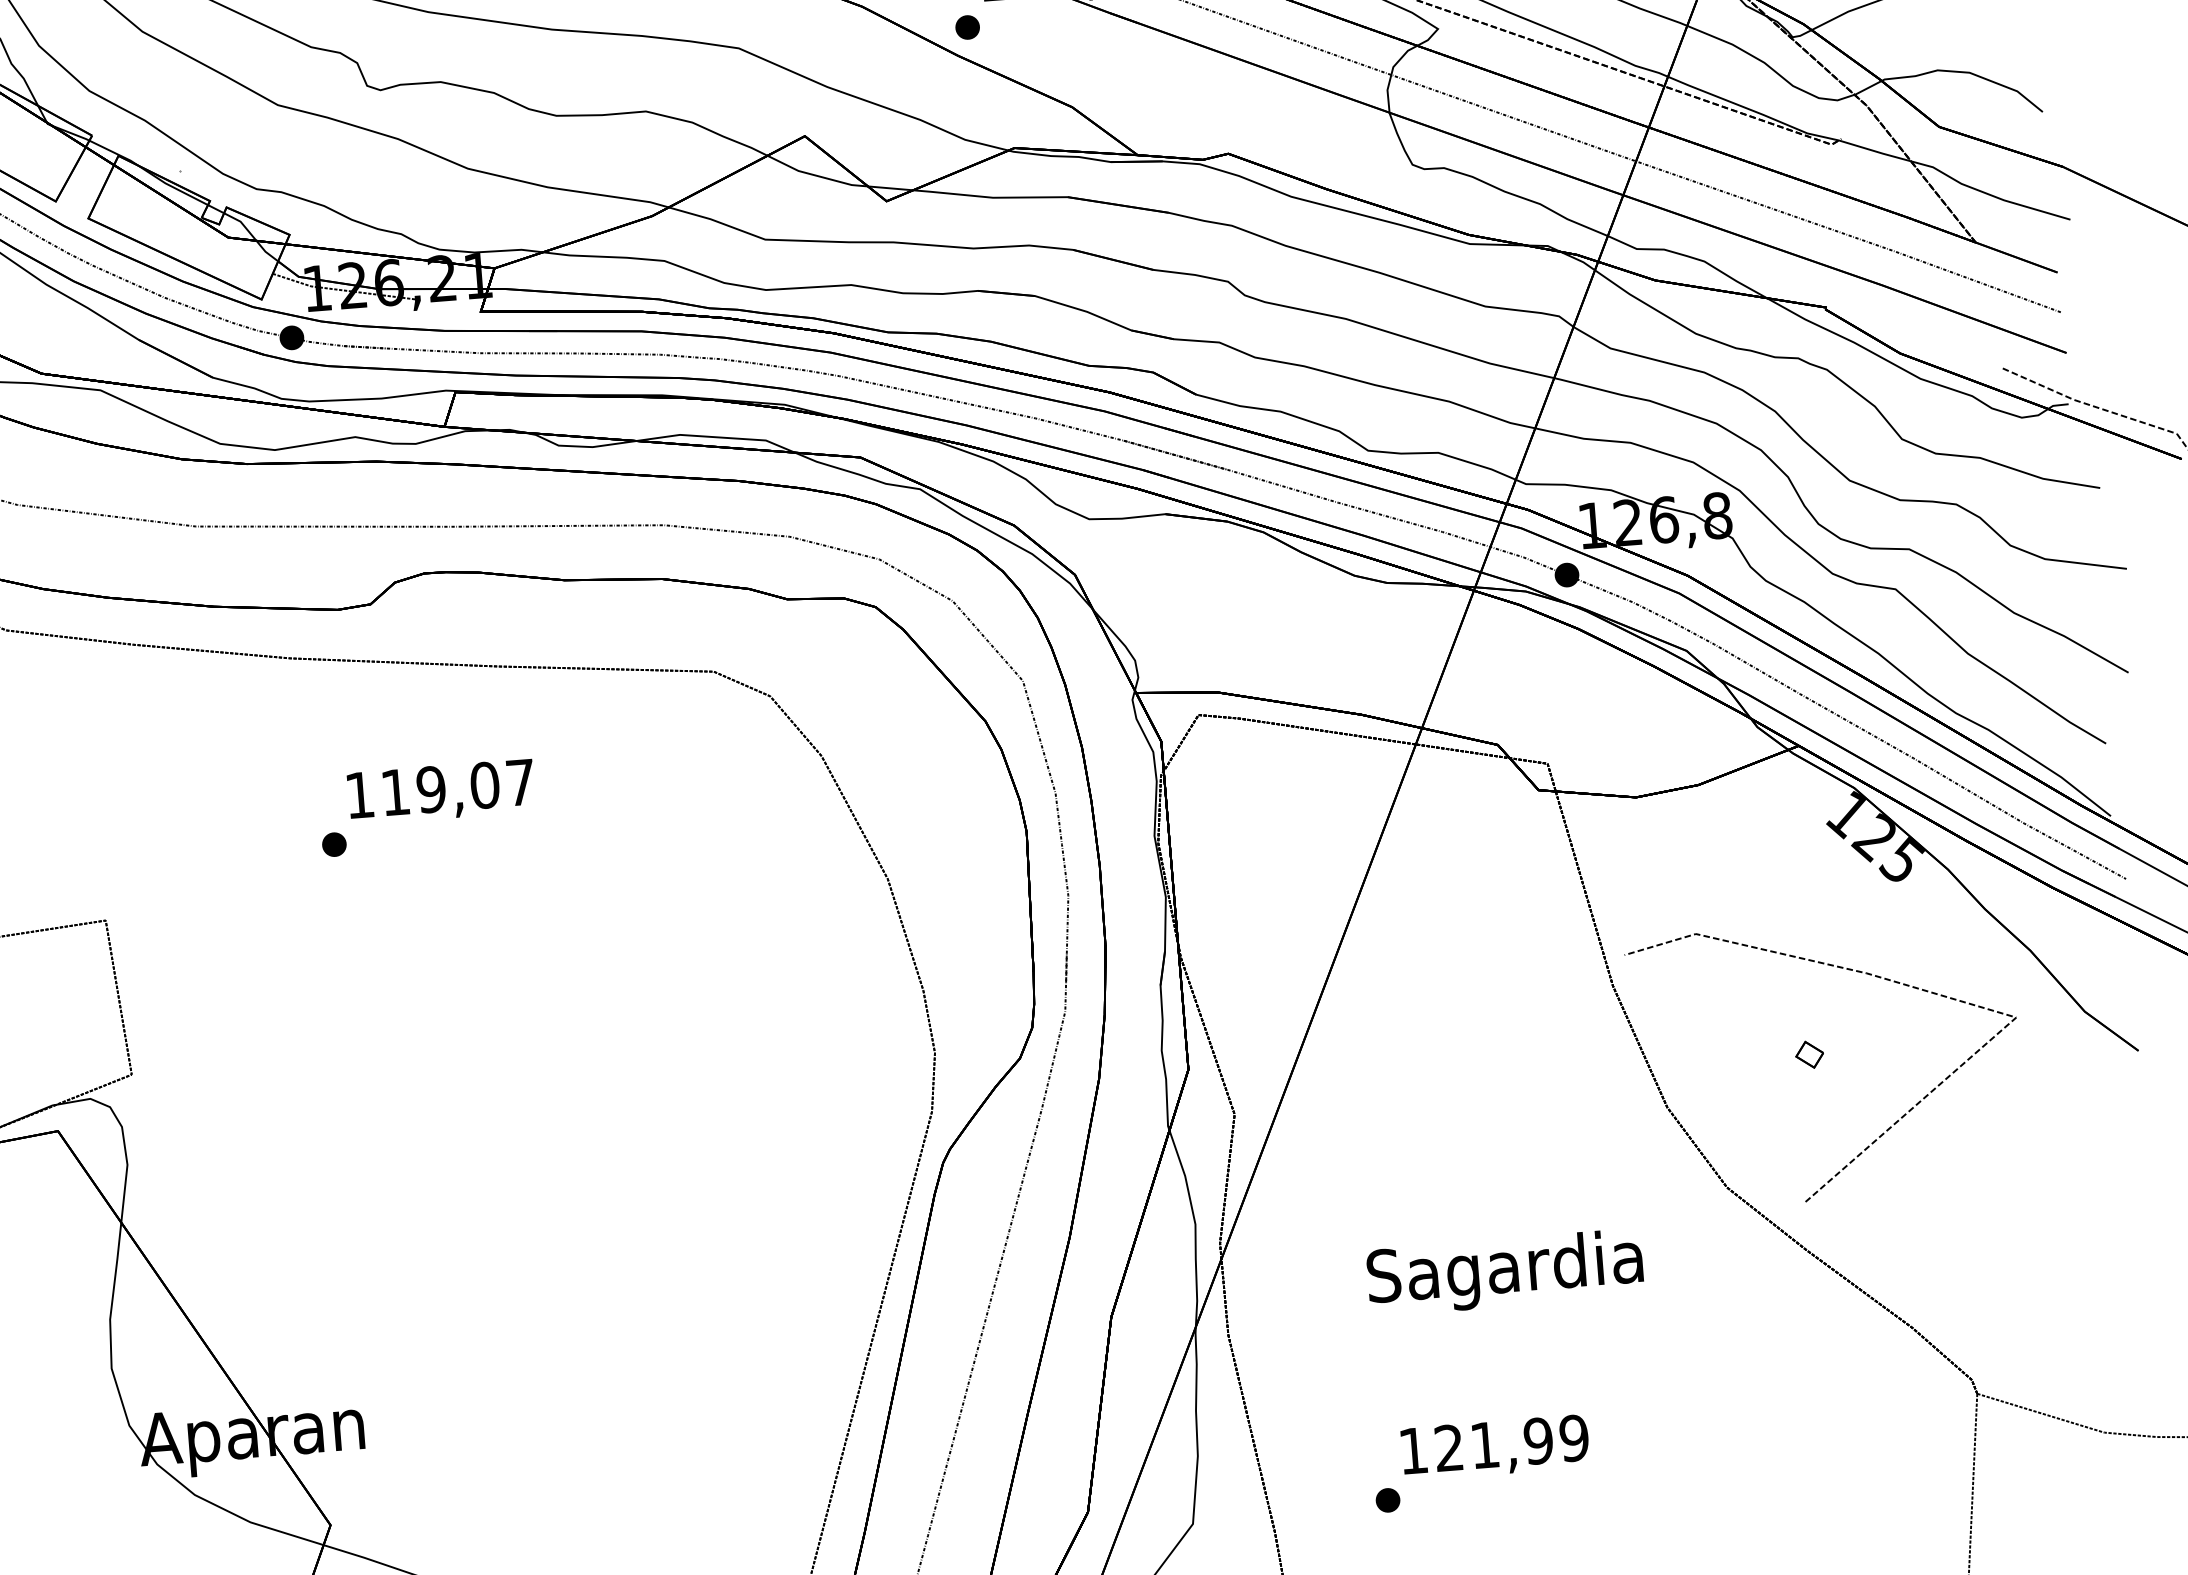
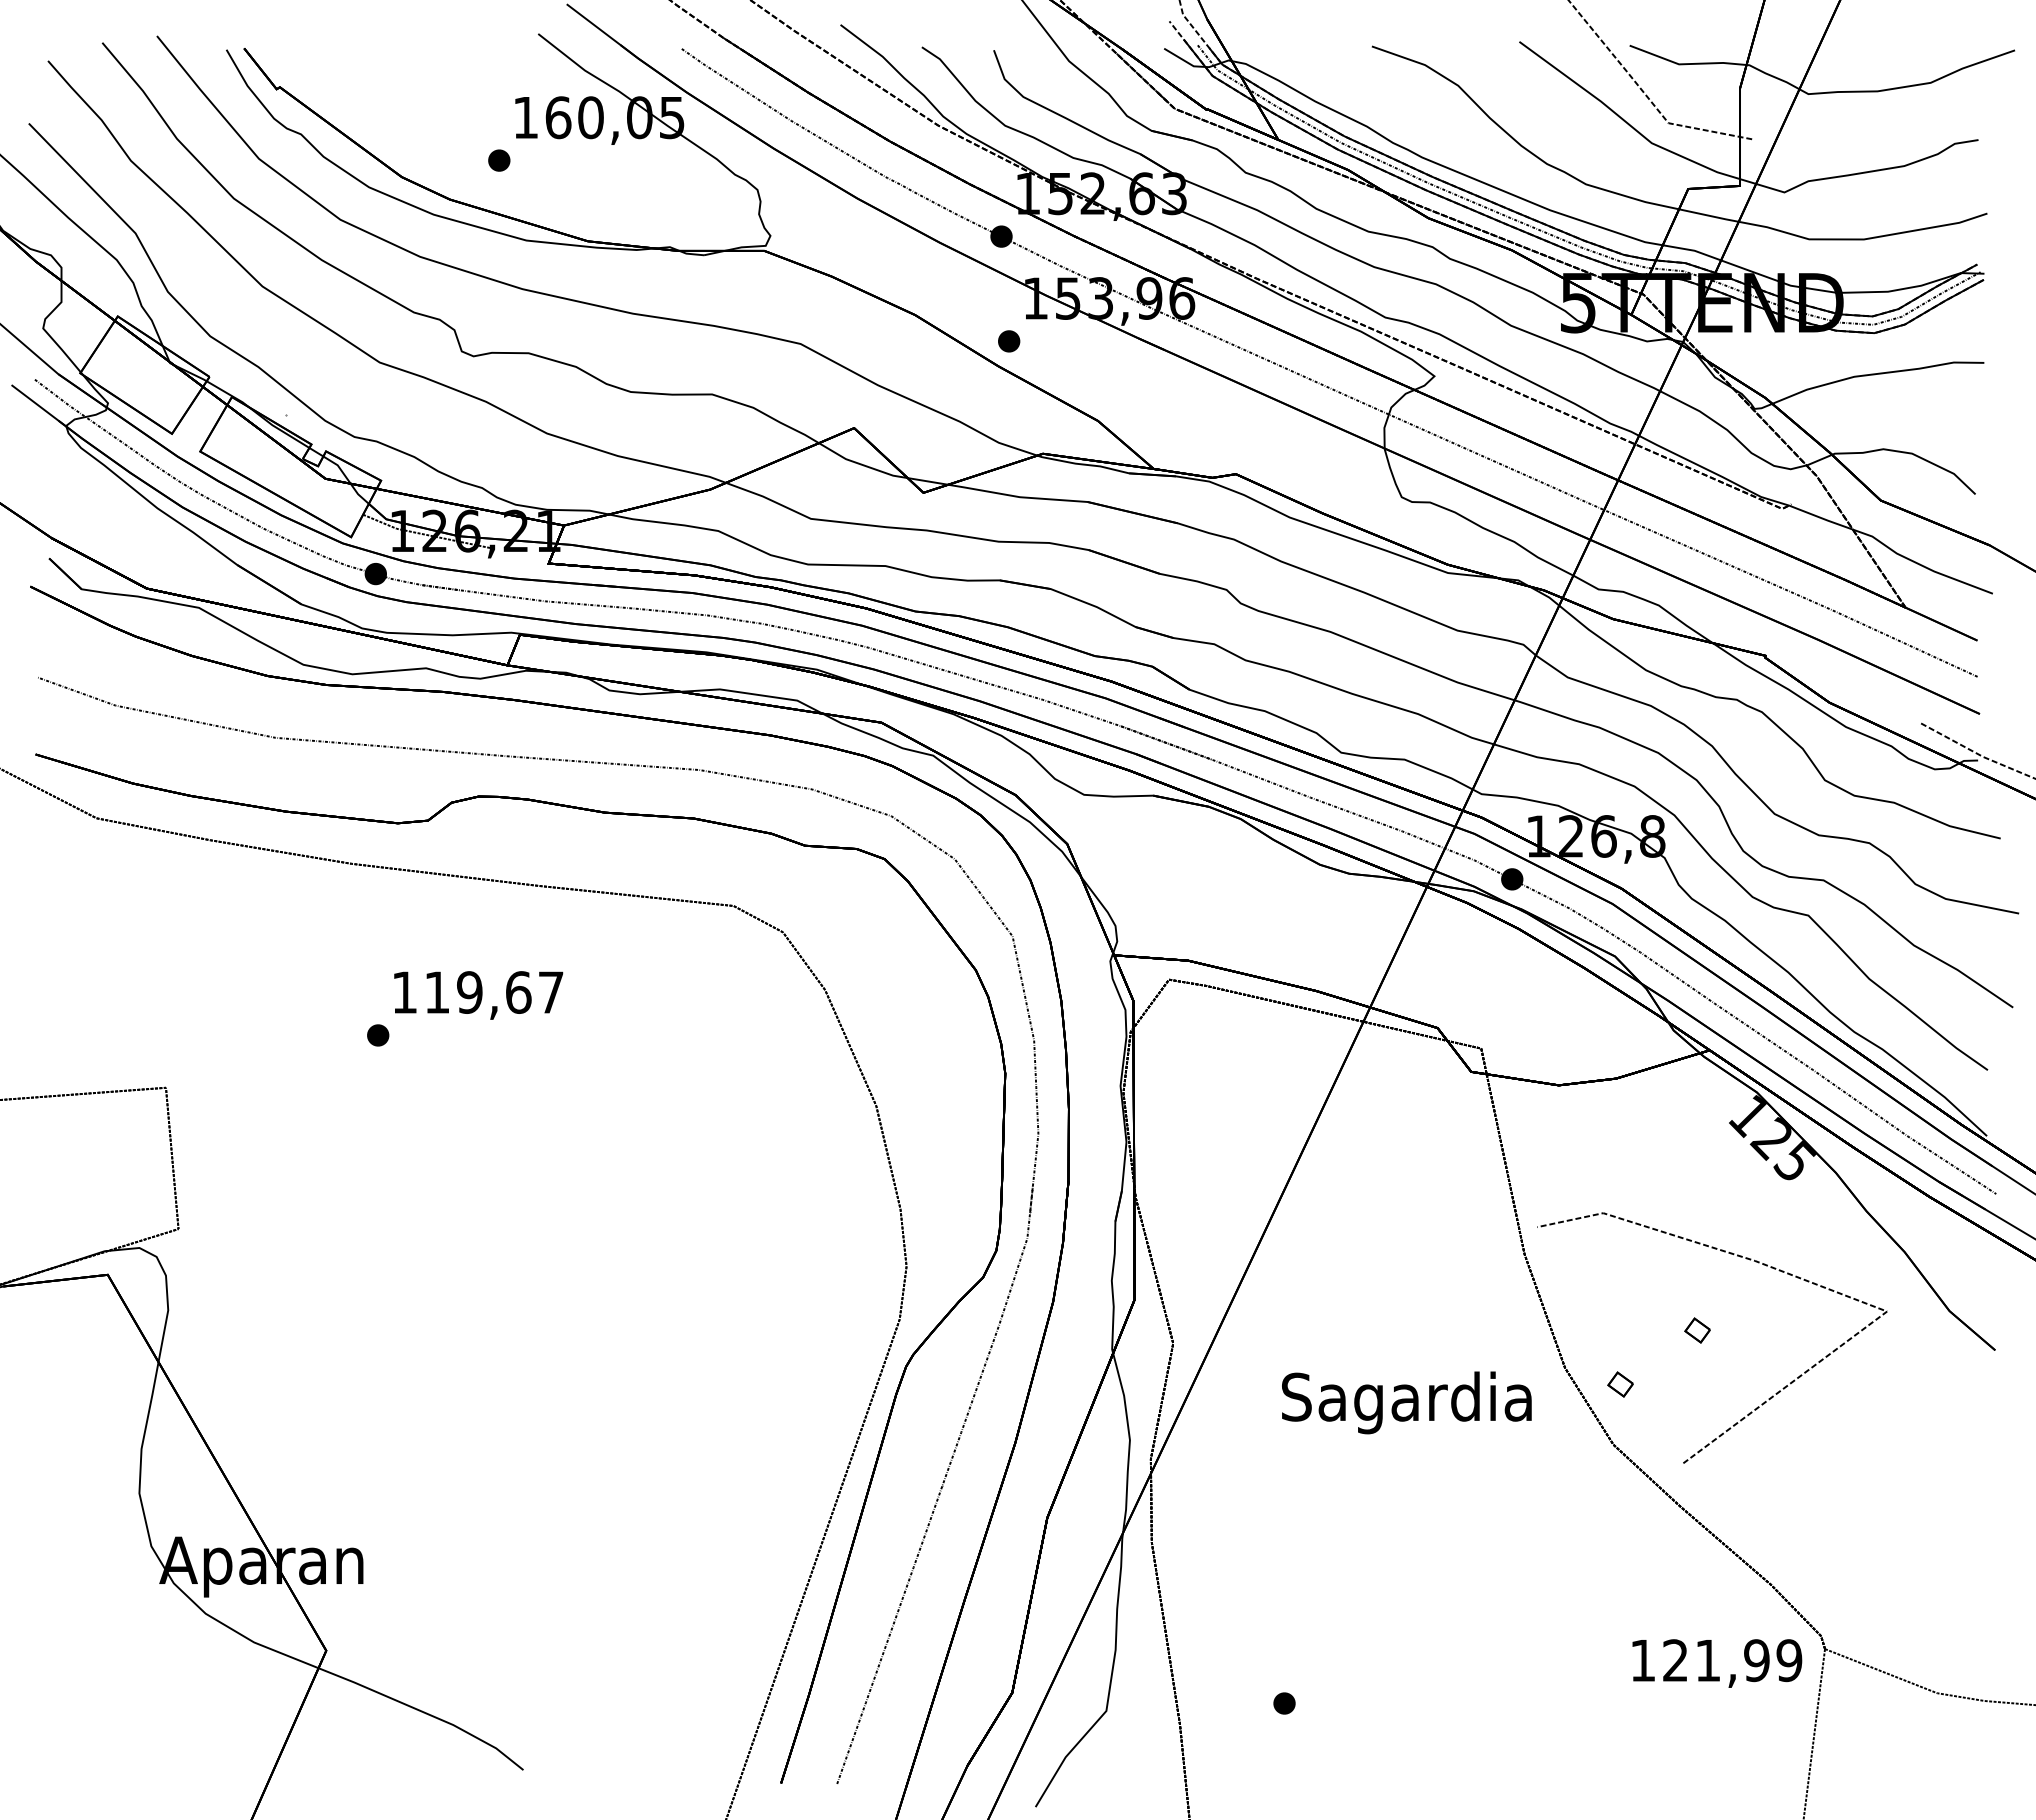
text: (484, 785) -> (518, 992), 119,07 -> 119,67
part: (1729, 1120) -> (1620, 1384), added
text: (1504, 1272) -> (1406, 1402), moved
text: (1495, 1447) -> (1717, 1663), moved

